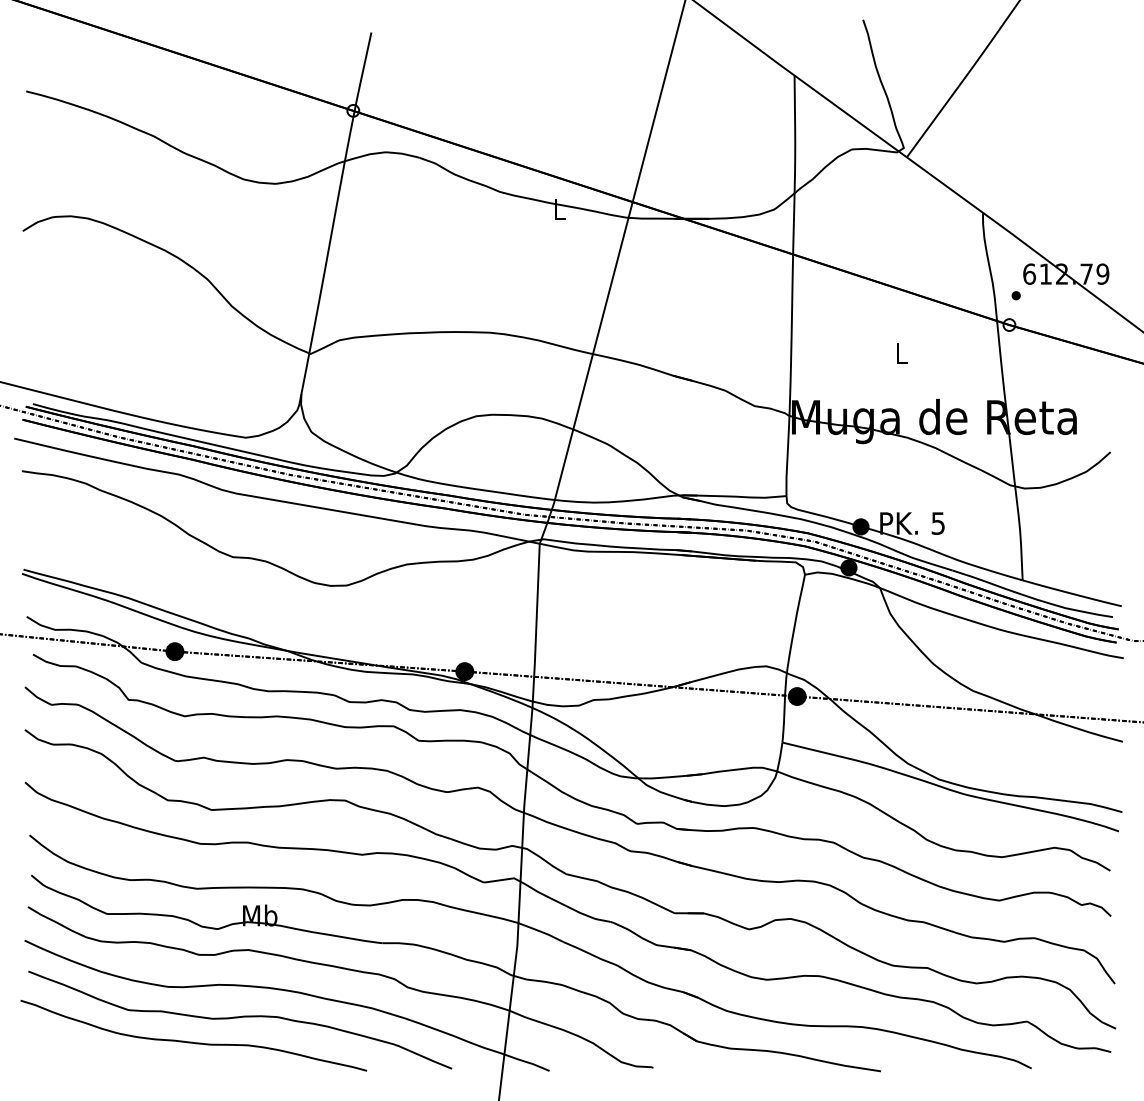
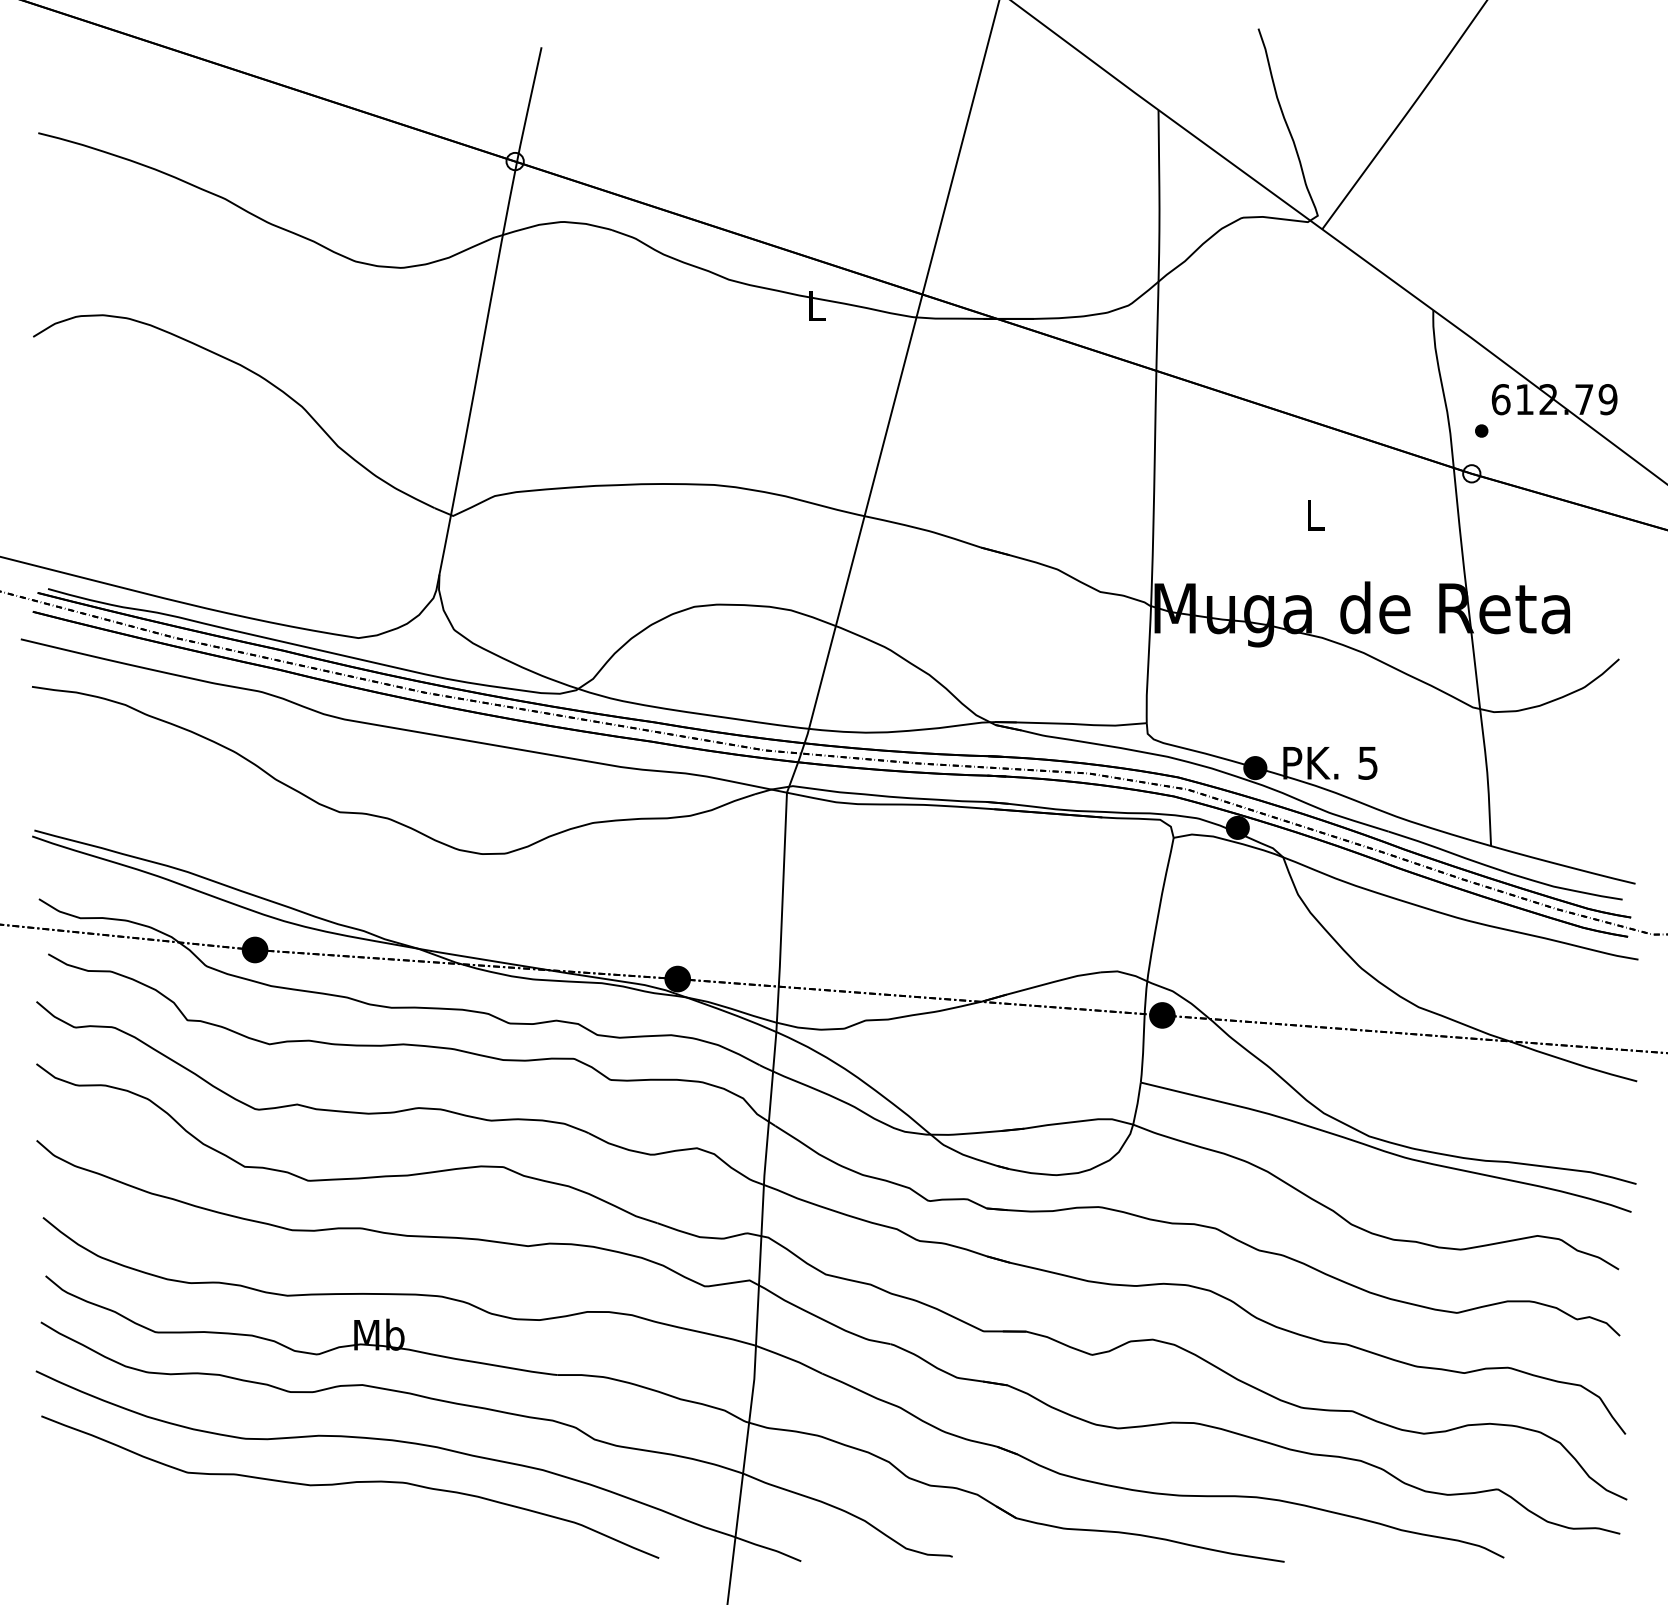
curve: (192, 1041) -> (280, 1518), removed

